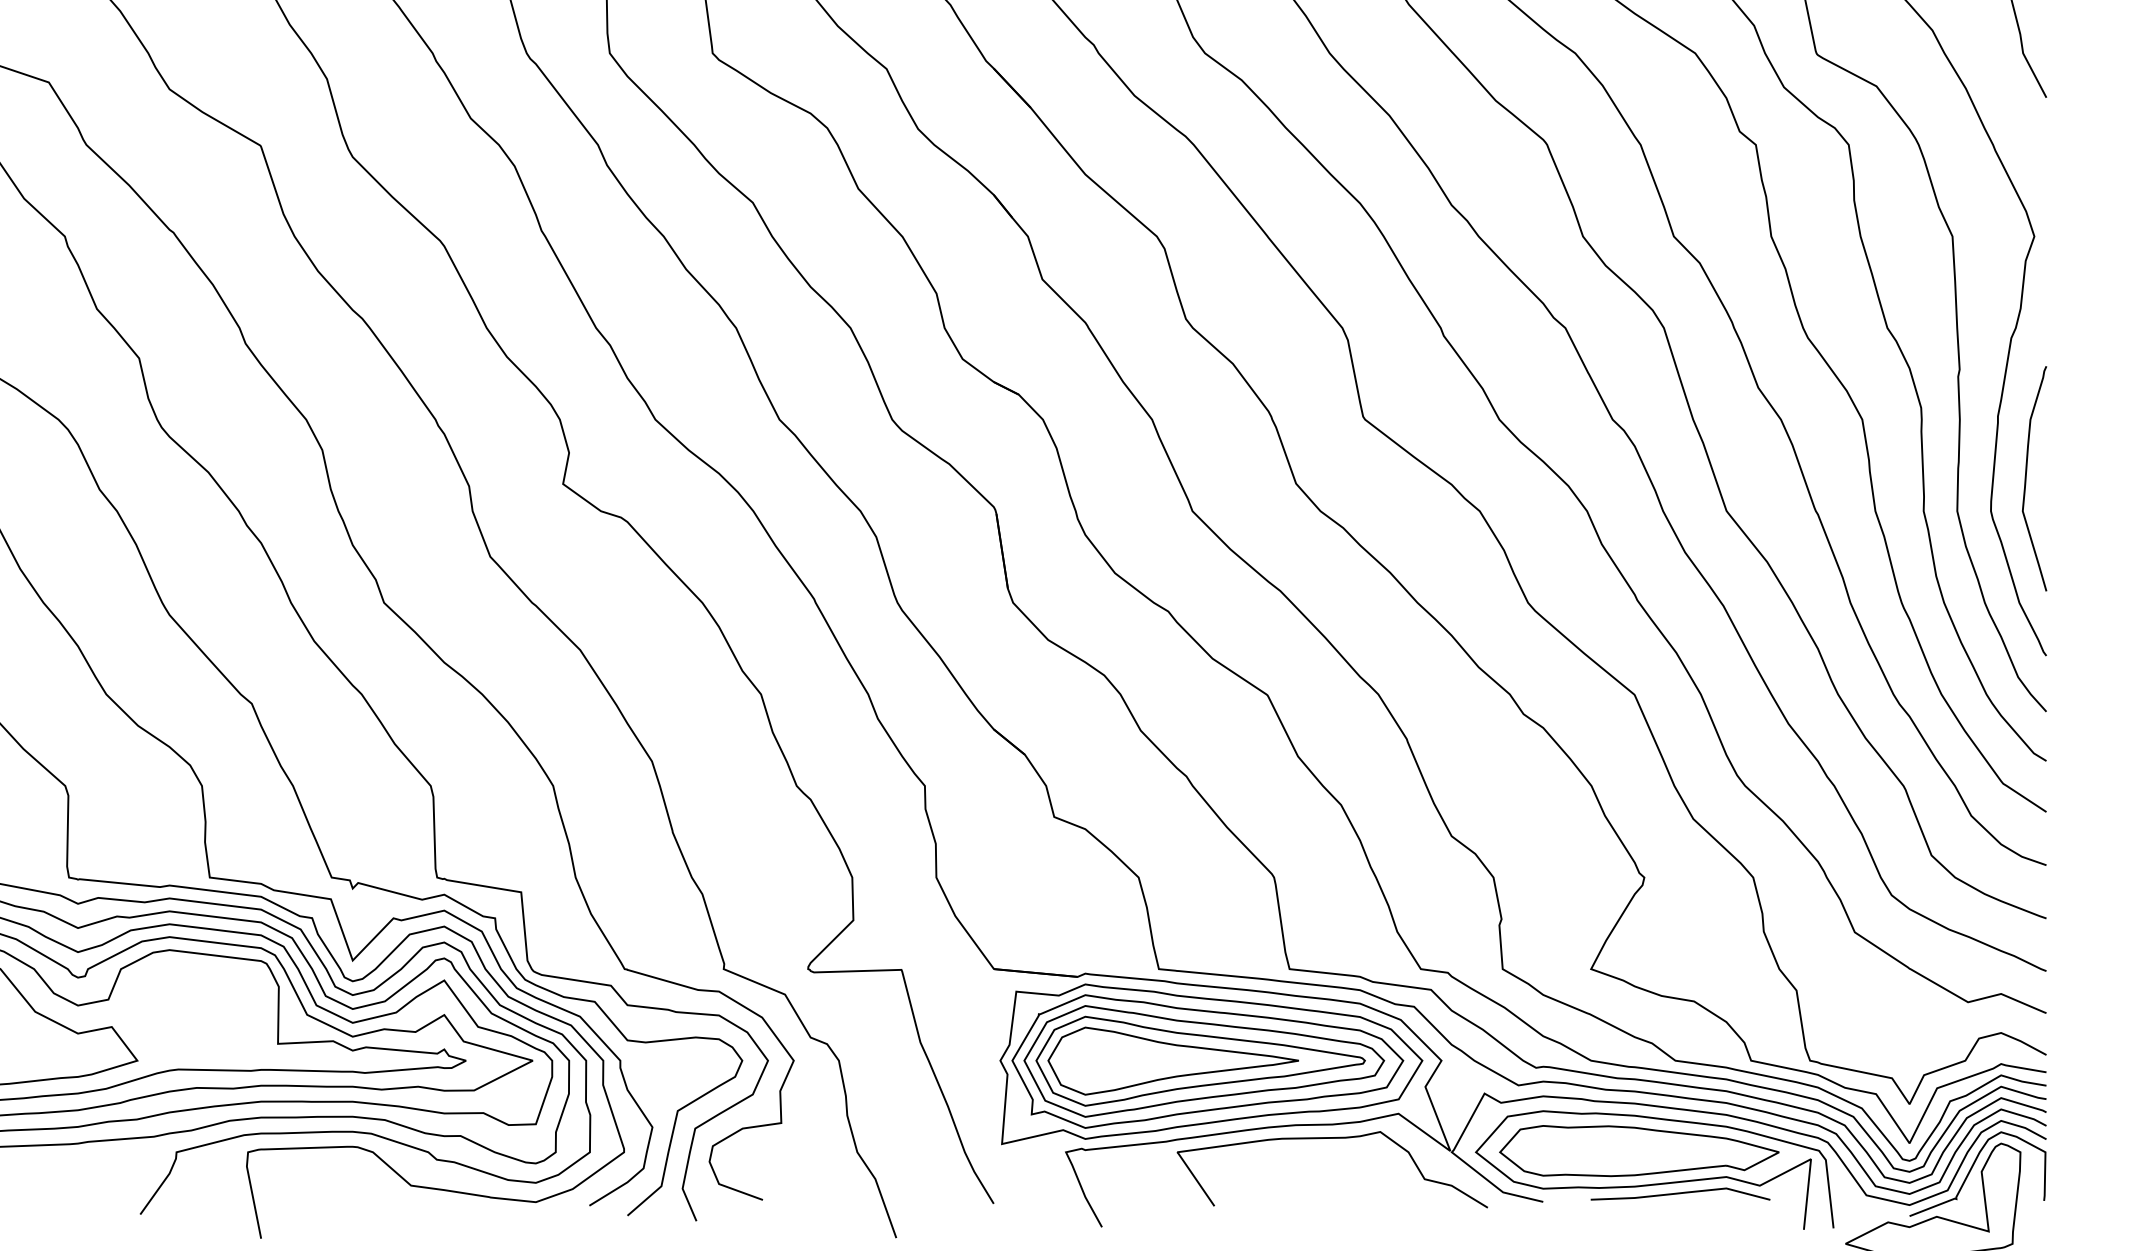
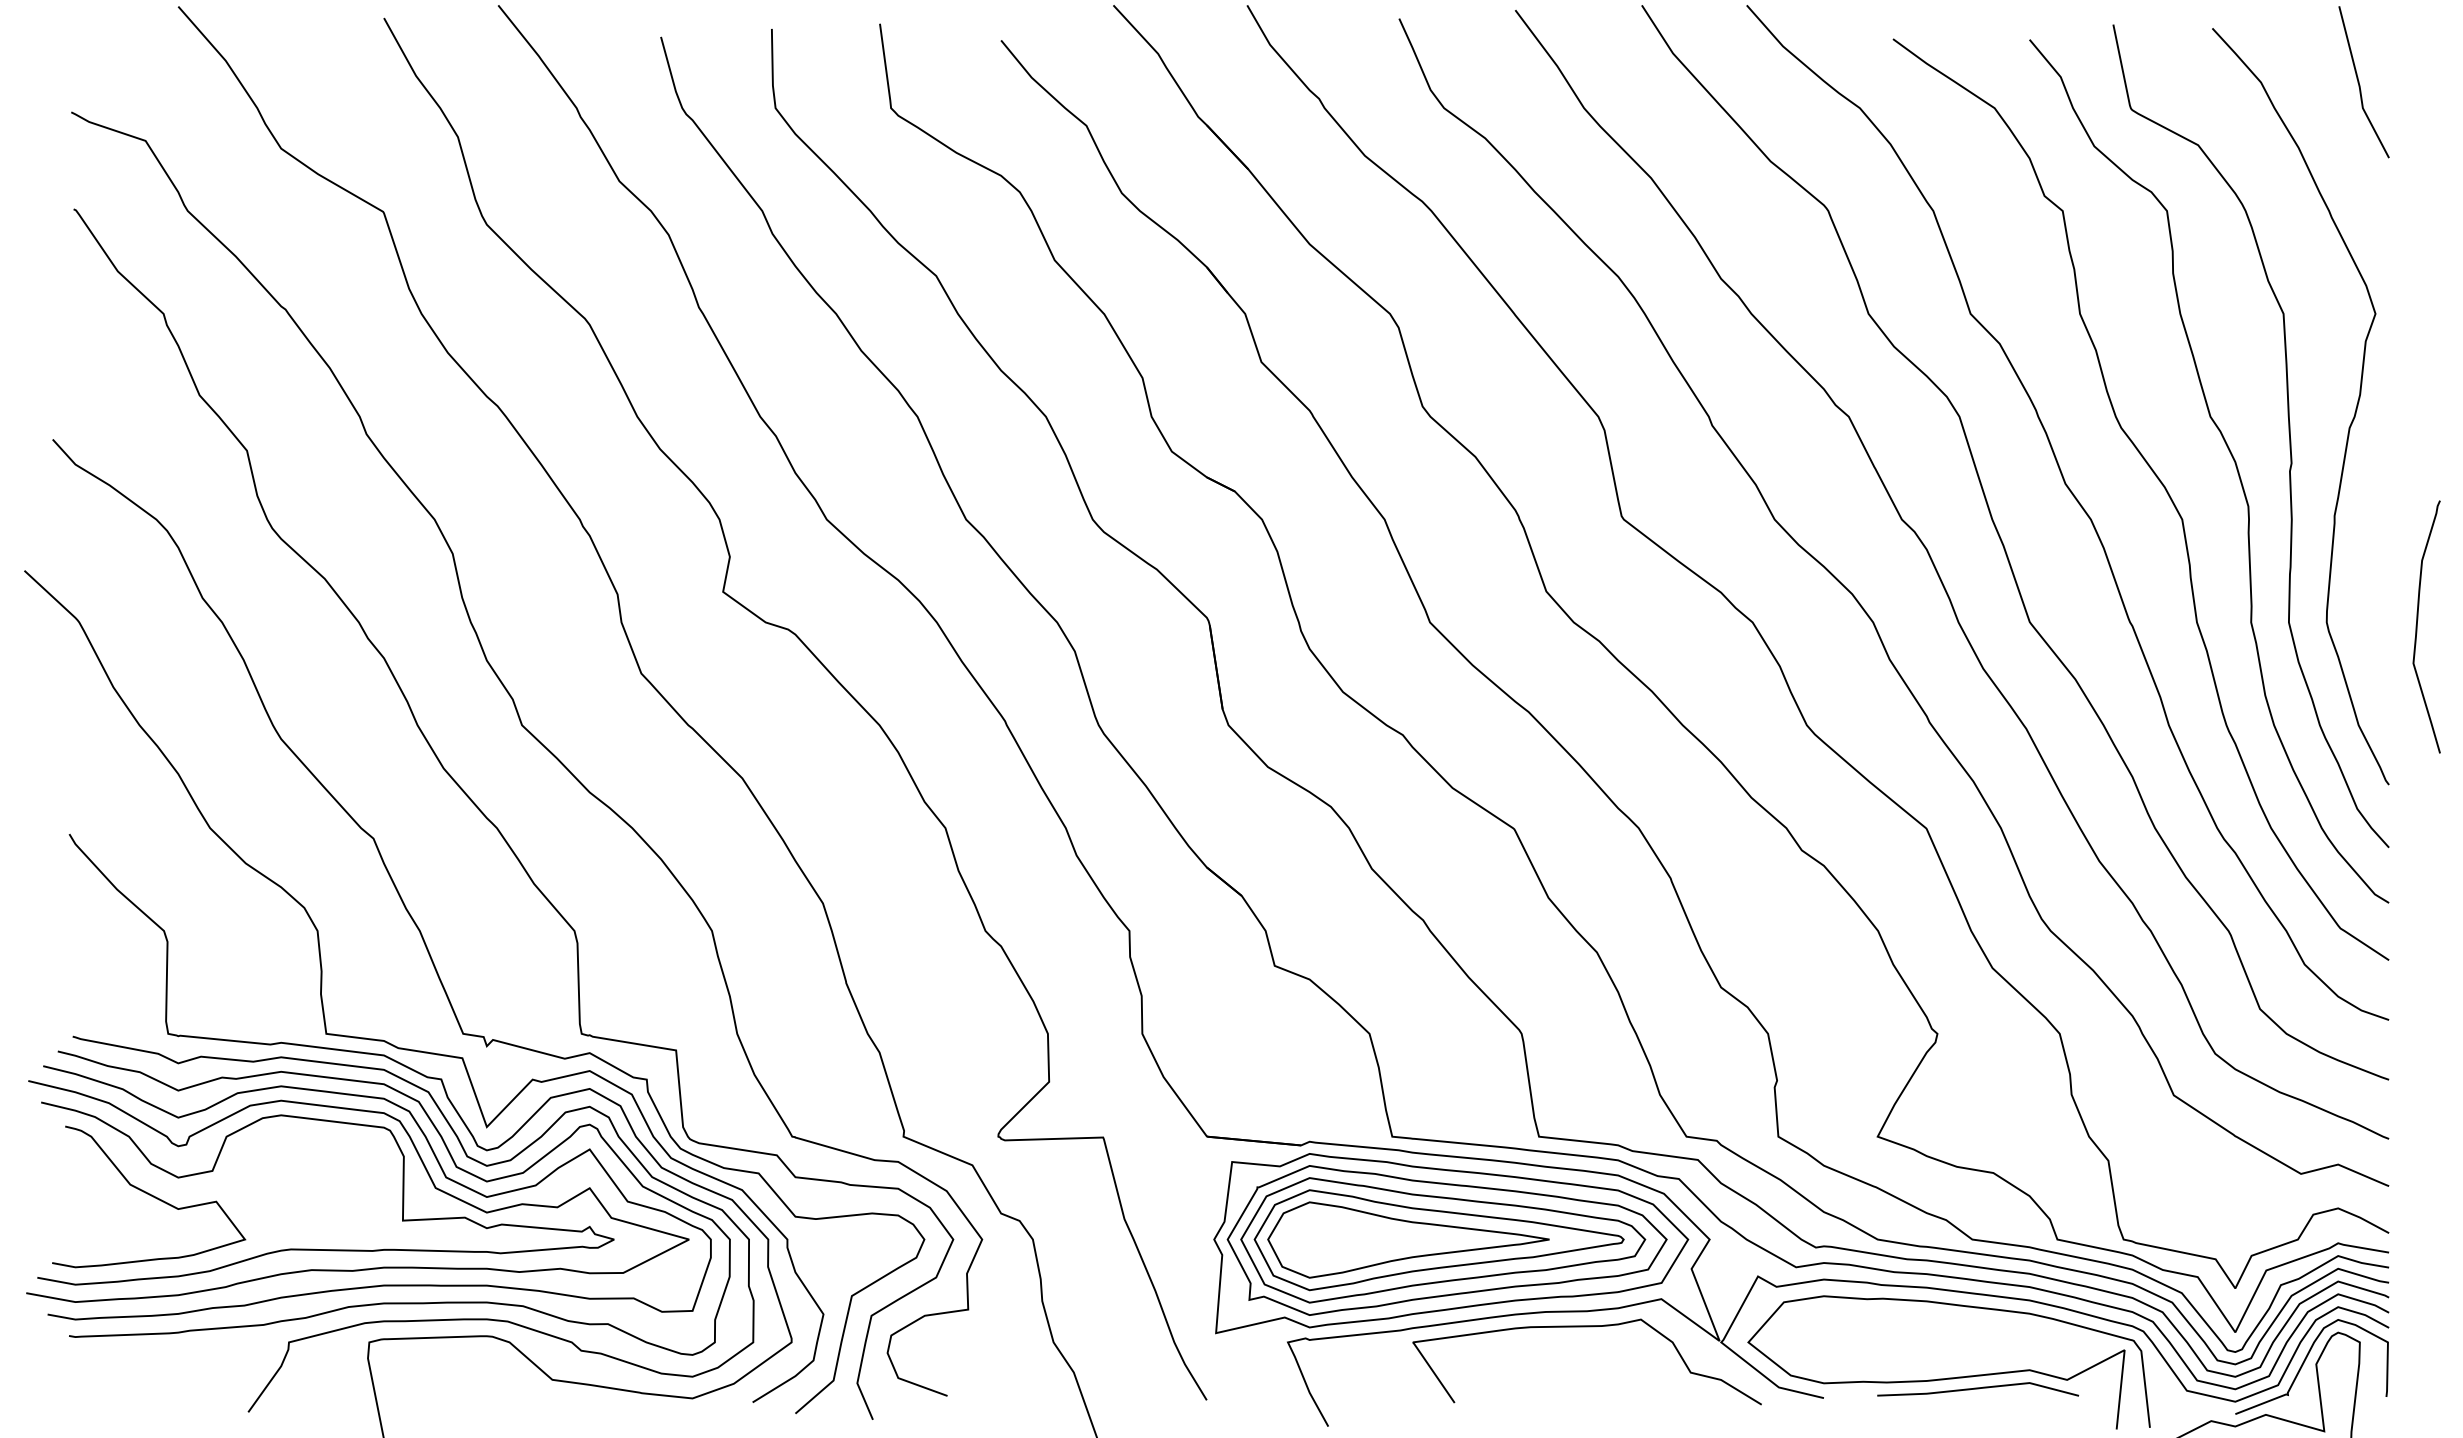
curve: (2026, 478) -> (2417, 626), moved
part: (1639, 1150) -> (1931, 1340), removed

